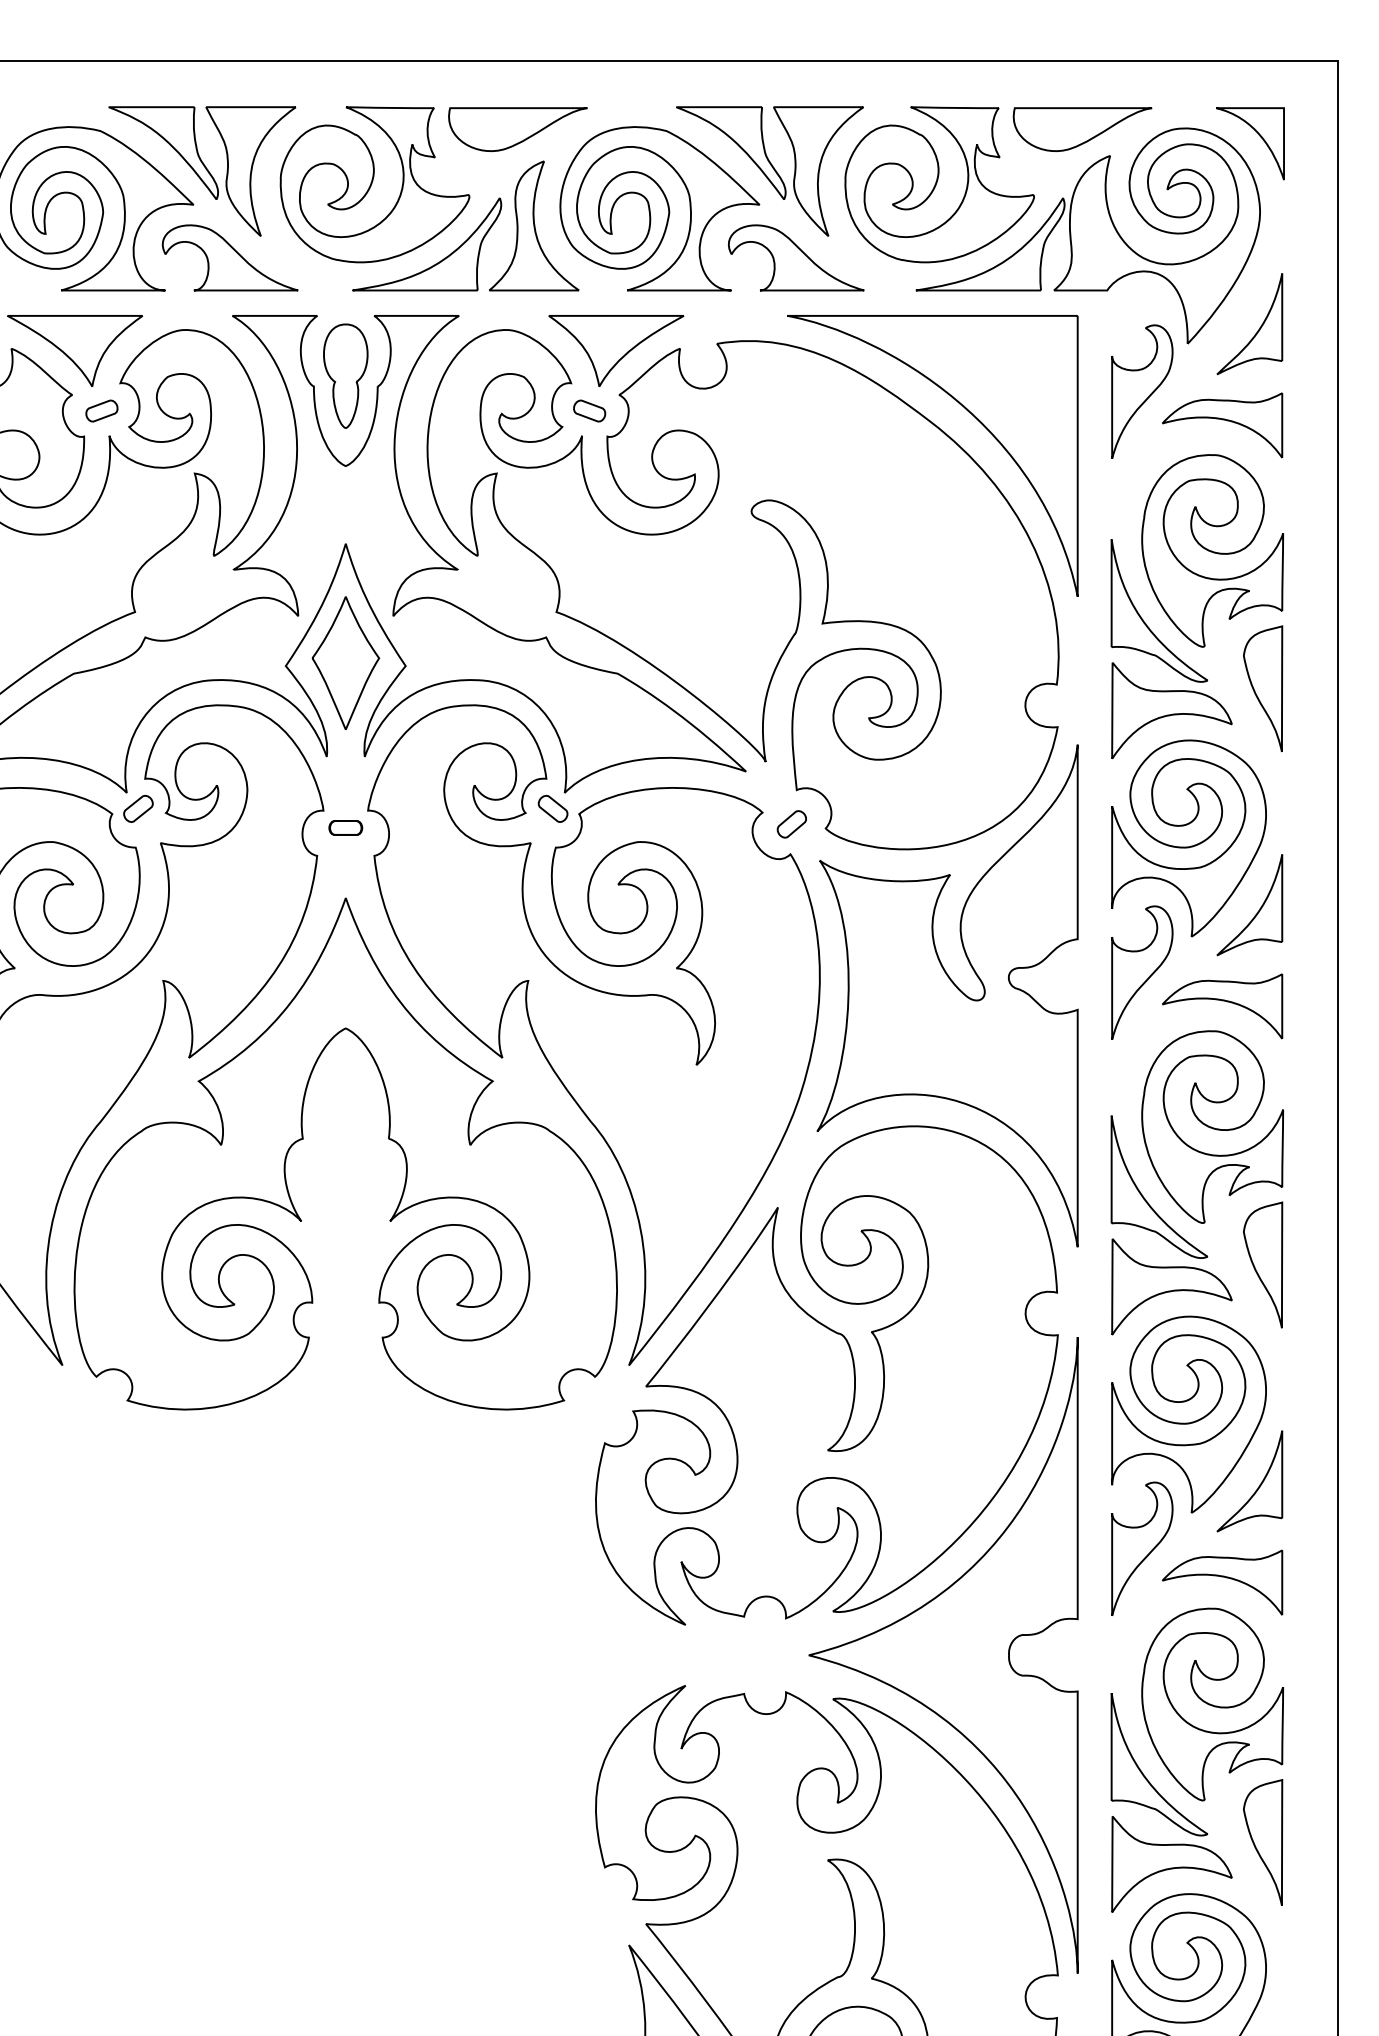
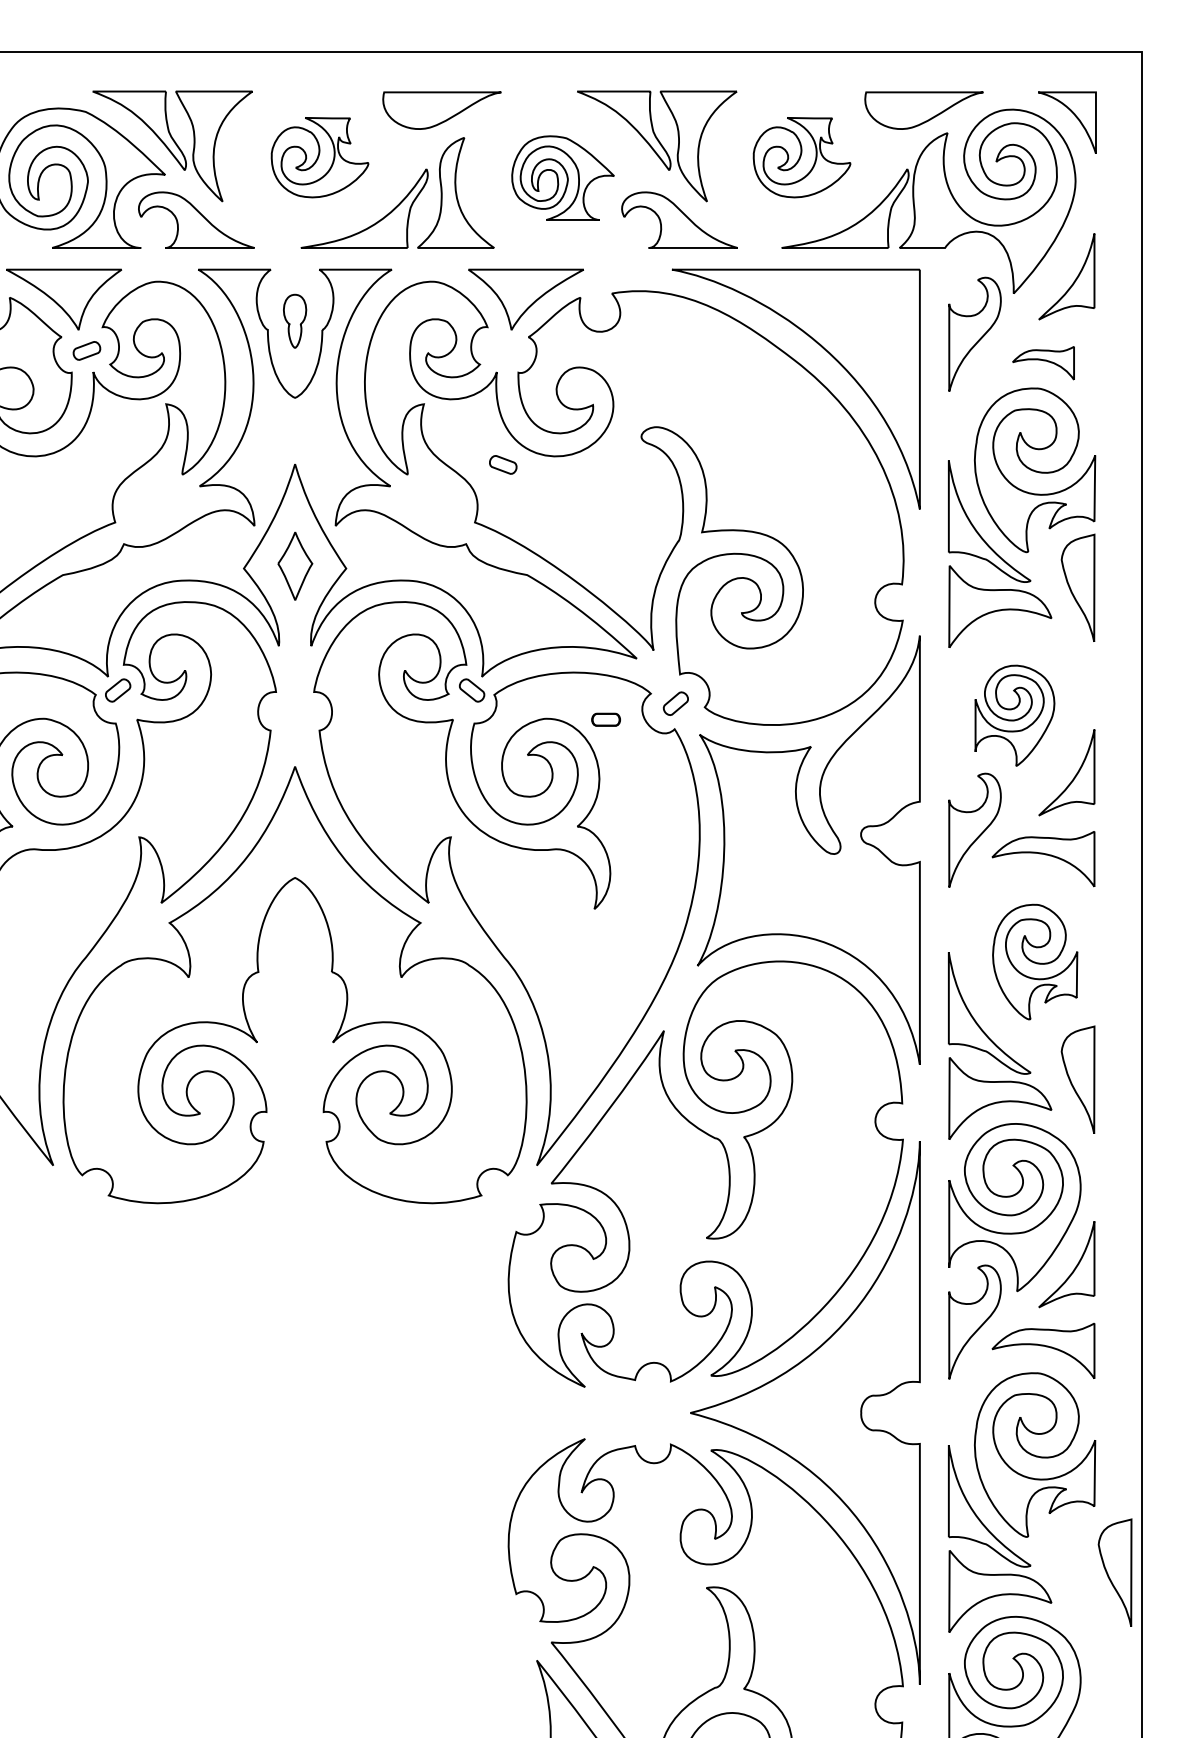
part: (374, 184) -> (319, 157), size x0.6
part: (939, 184) -> (801, 157), size x0.6
part: (659, 207) -> (562, 177), size x0.6
part: (345, 376) -> (294, 321), size x0.6
part: (589, 410) -> (503, 464), moved
part: (1222, 425) -> (1043, 363), size x0.6
part: (346, 663) -> (295, 566), size x0.6
part: (345, 827) -> (605, 719), moved
part: (1188, 838) -> (1014, 715), size x0.6
part: (1213, 1126) -> (1035, 961), size x0.7
part: (1262, 1842) -> (1114, 1572), moved

